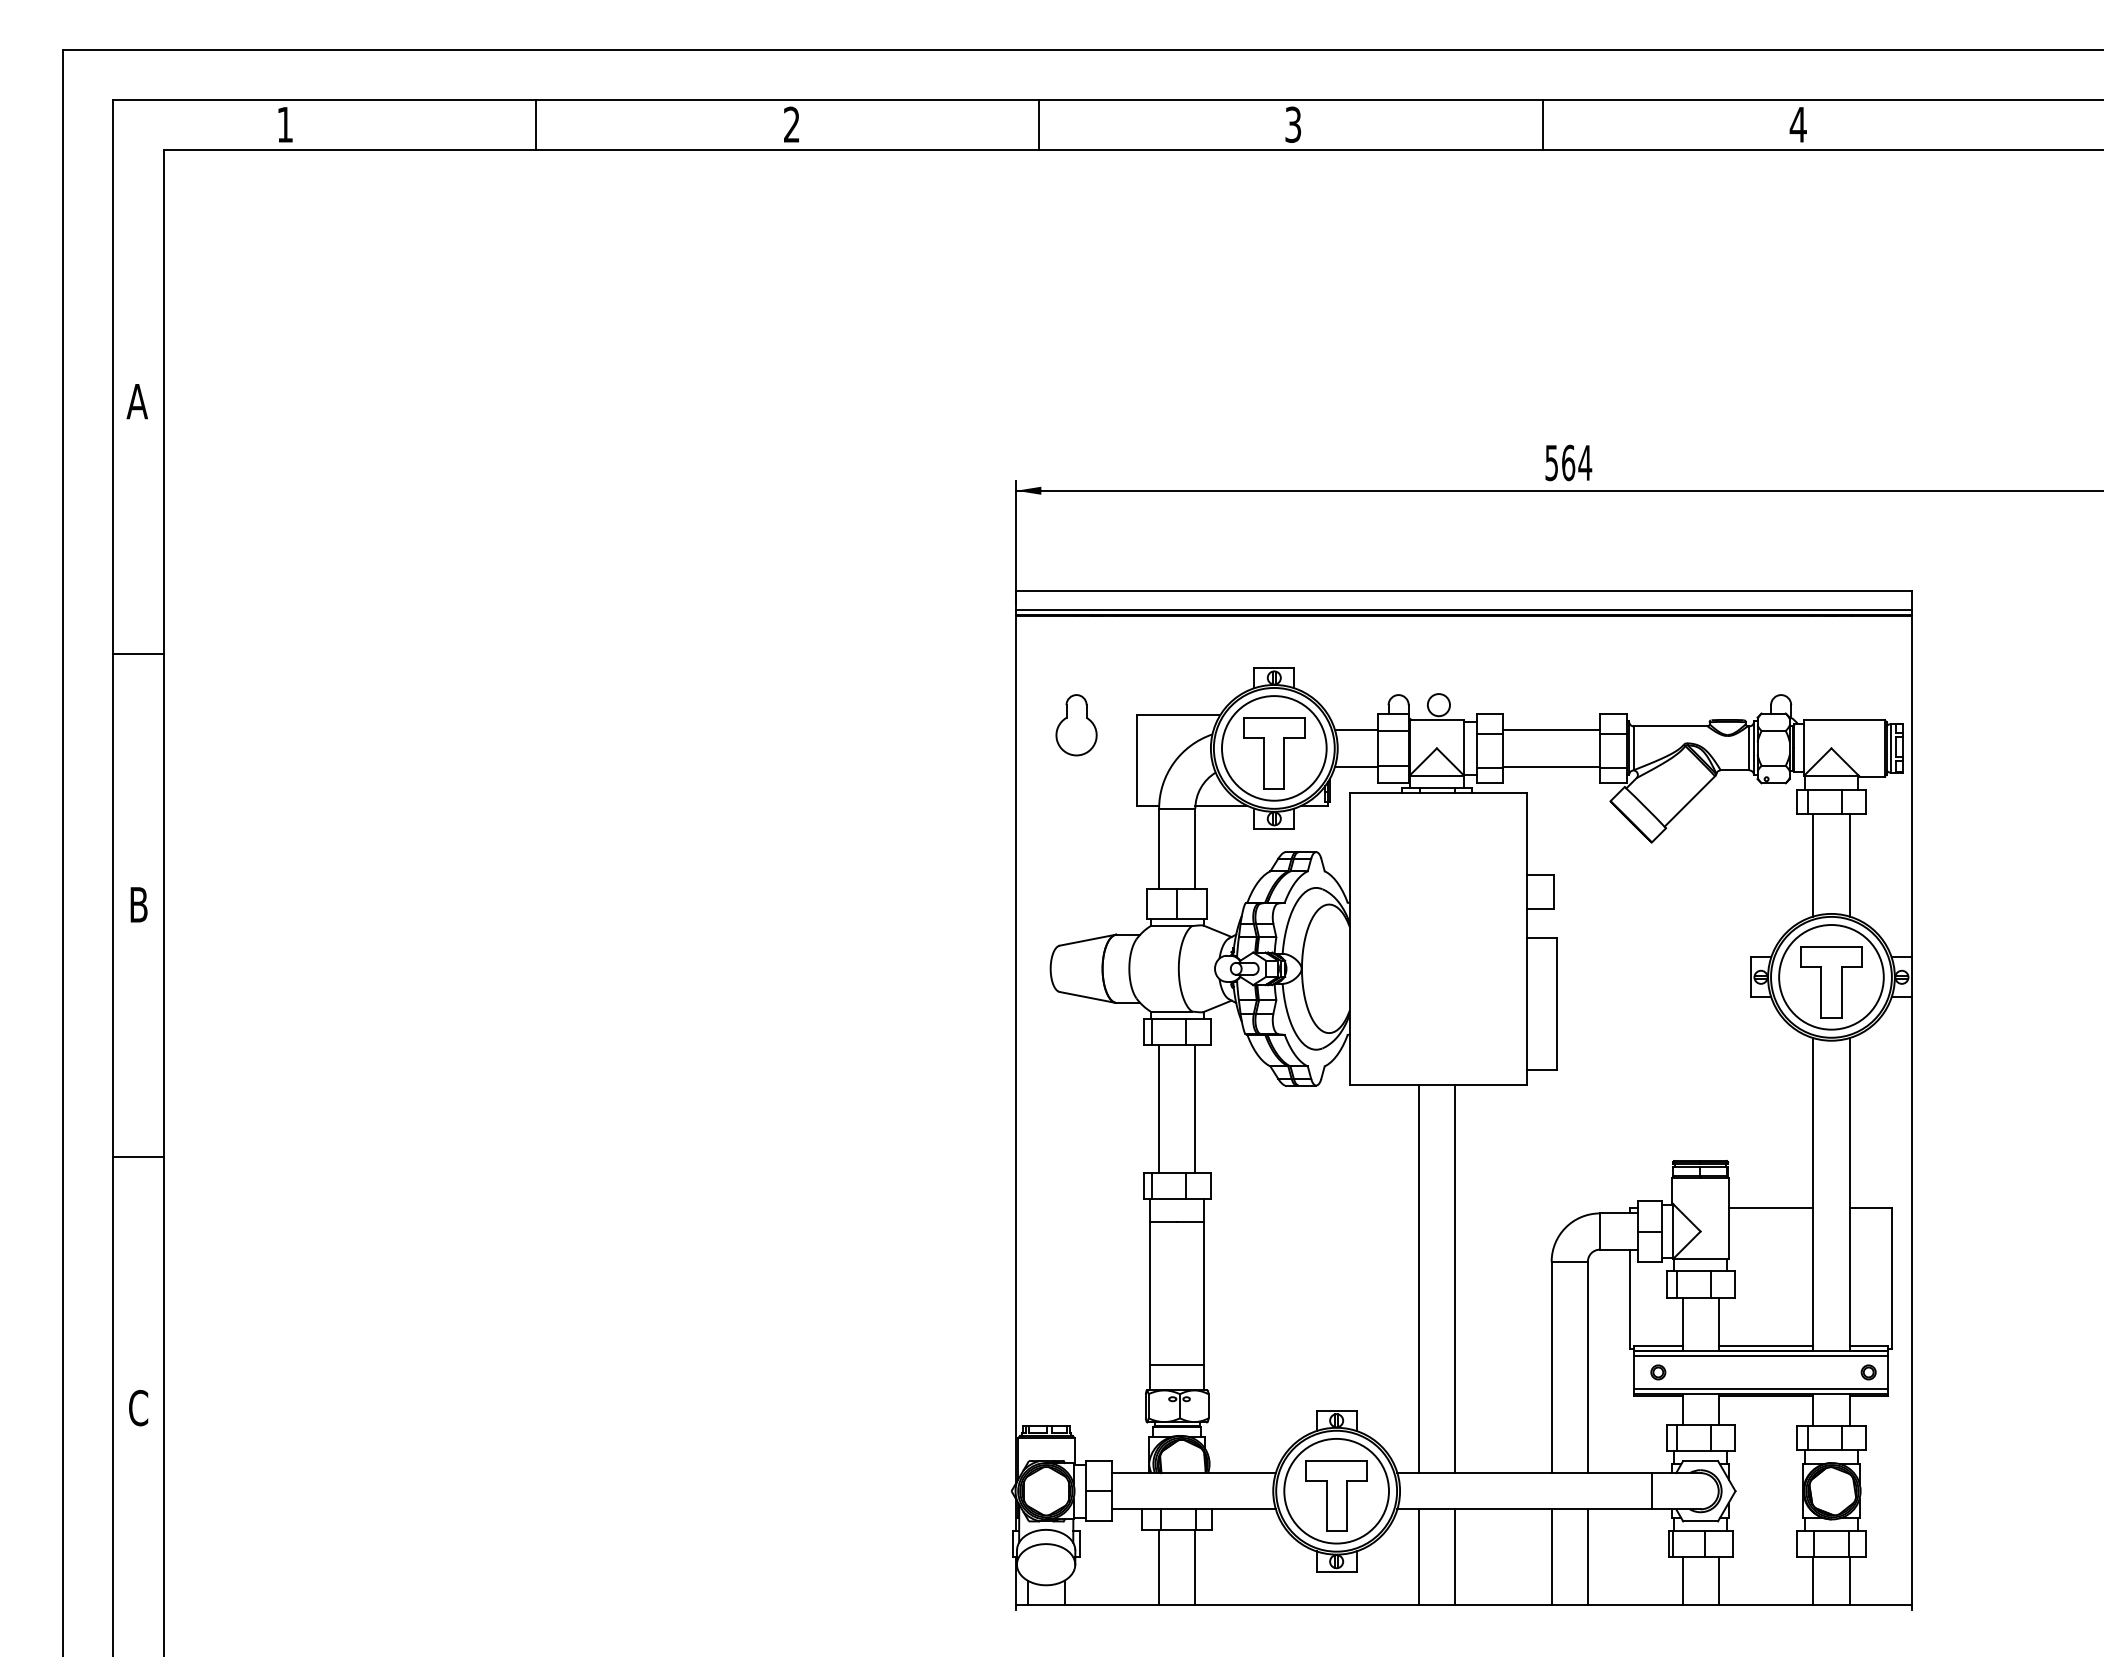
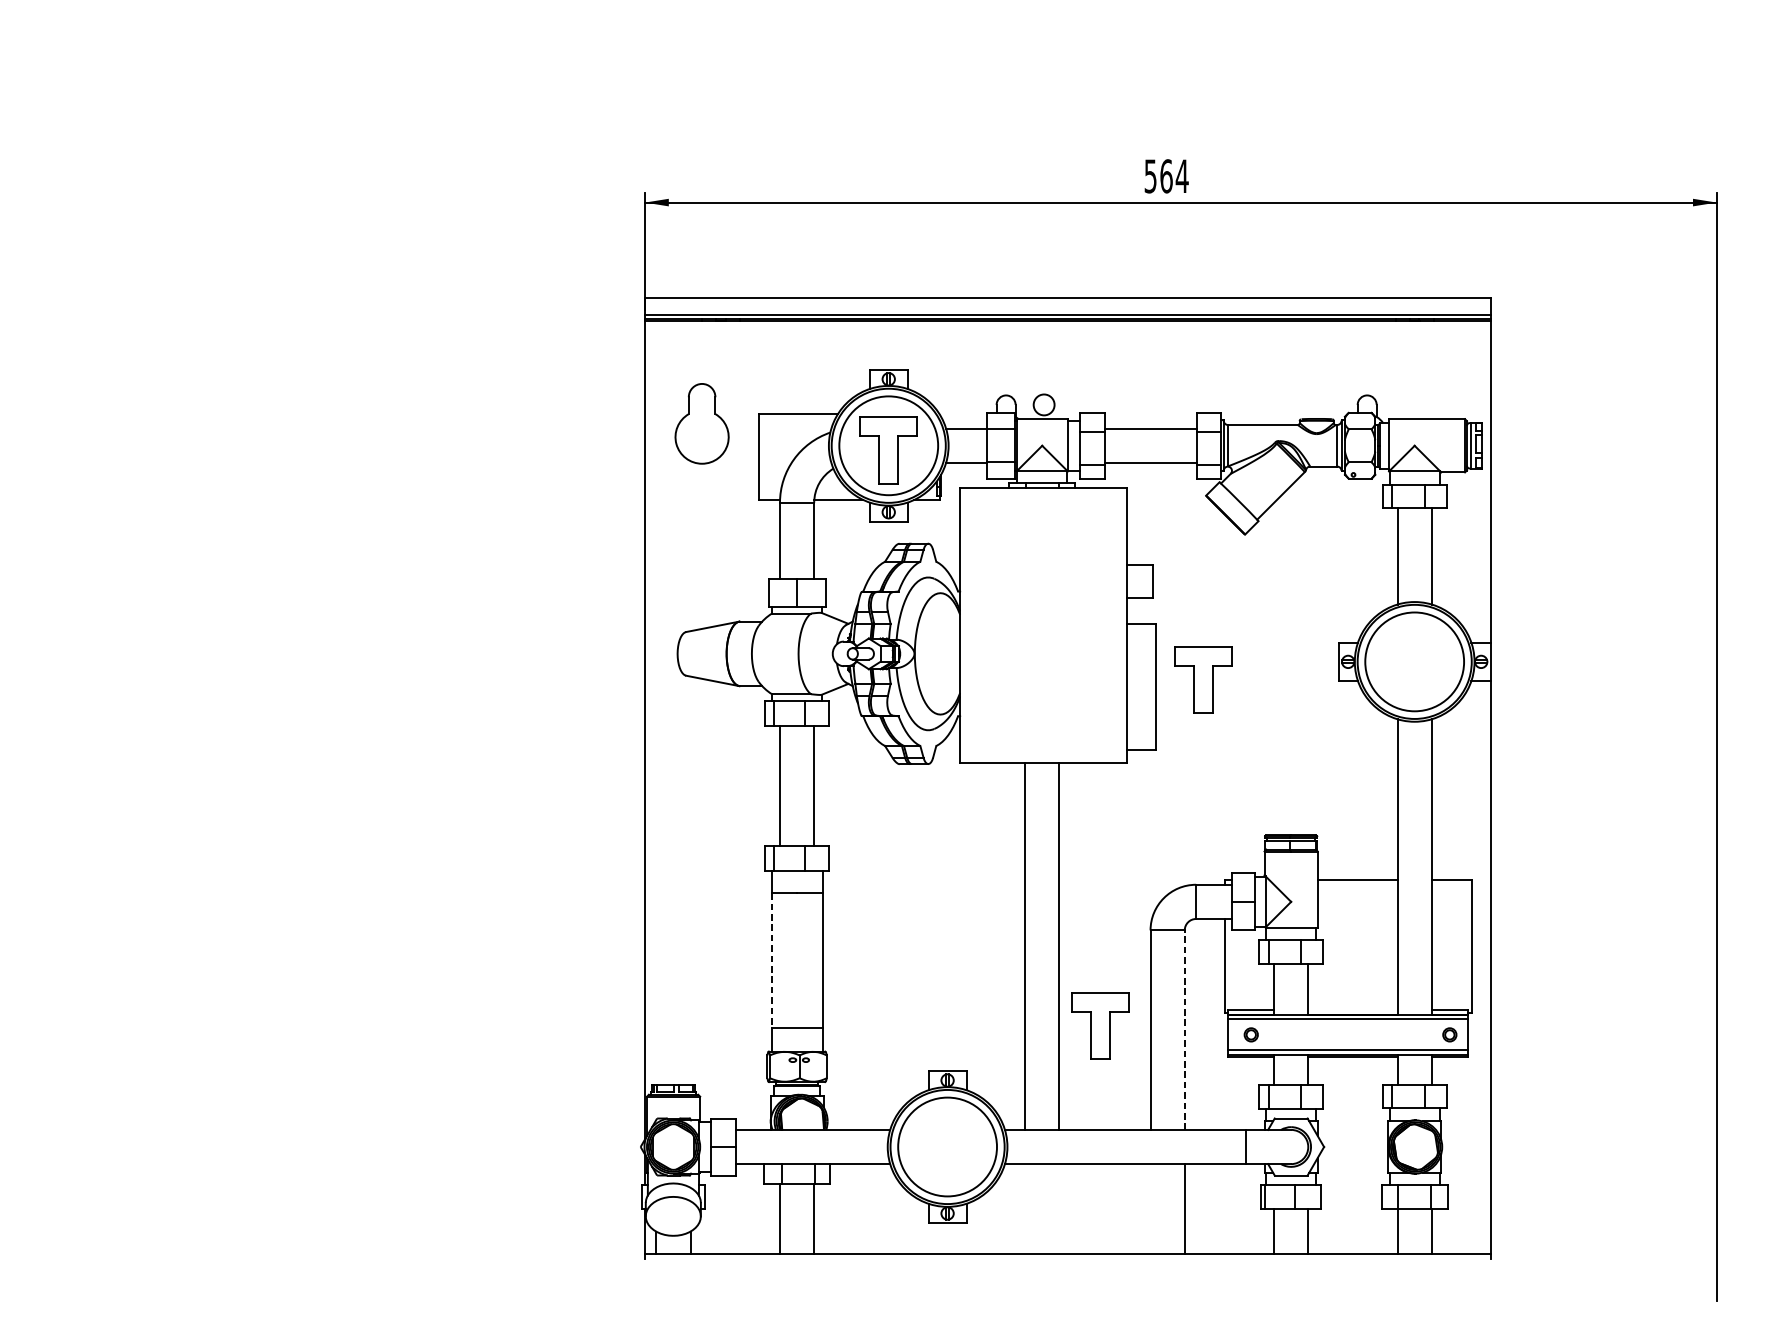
part: (1076, 725) -> (702, 424), size x1.4
part: (1831, 982) -> (1203, 679), moved
line: (1150, 1294) -> (771, 961), solid -> dashed
line: (1765, 1346) -> (1352, 1010), removed
line: (1587, 1367) -> (1184, 1030), solid -> dashed
part: (1336, 1495) -> (1100, 1025), moved
line: (1418, 1556) -> (1024, 1208), removed
line: (1455, 1556) -> (1059, 1208), removed
line: (1551, 1556) -> (1150, 1208), removed

